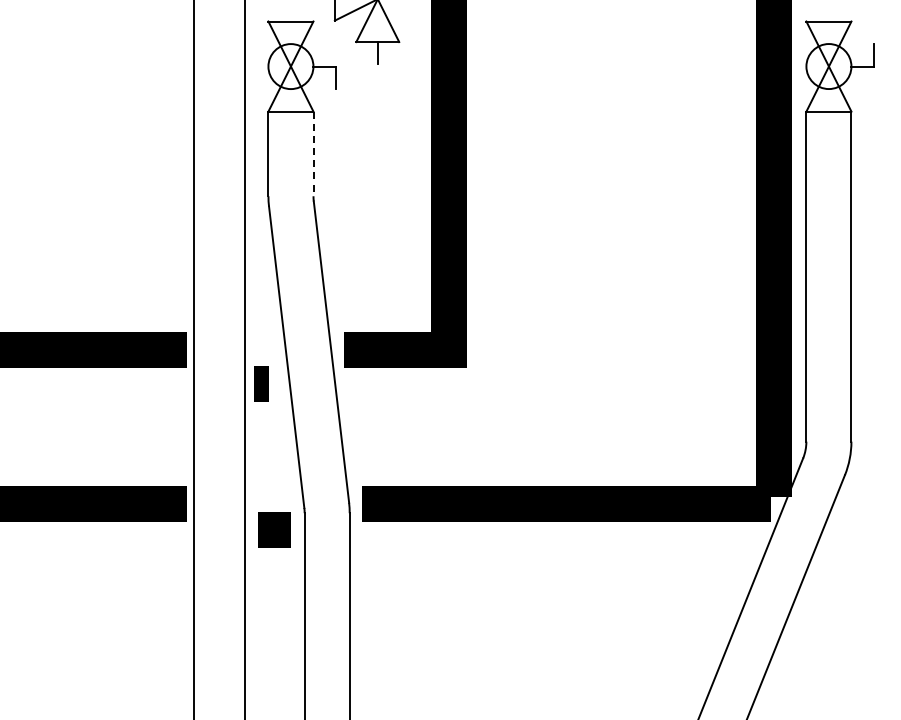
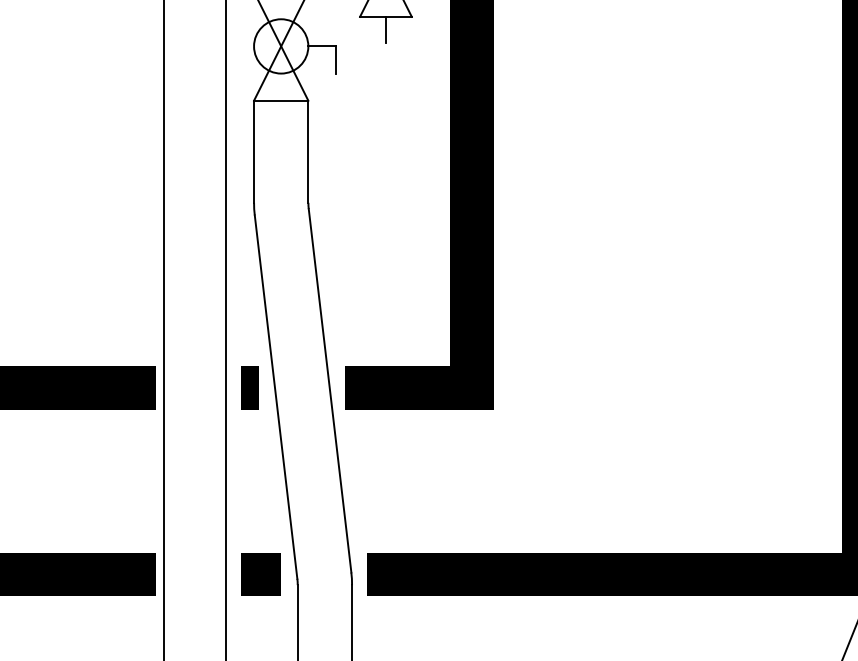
line: (313, 154) -> (308, 152), dashed -> solid
line: (261, 383) -> (250, 387), moved
line: (274, 529) -> (261, 573), moved

